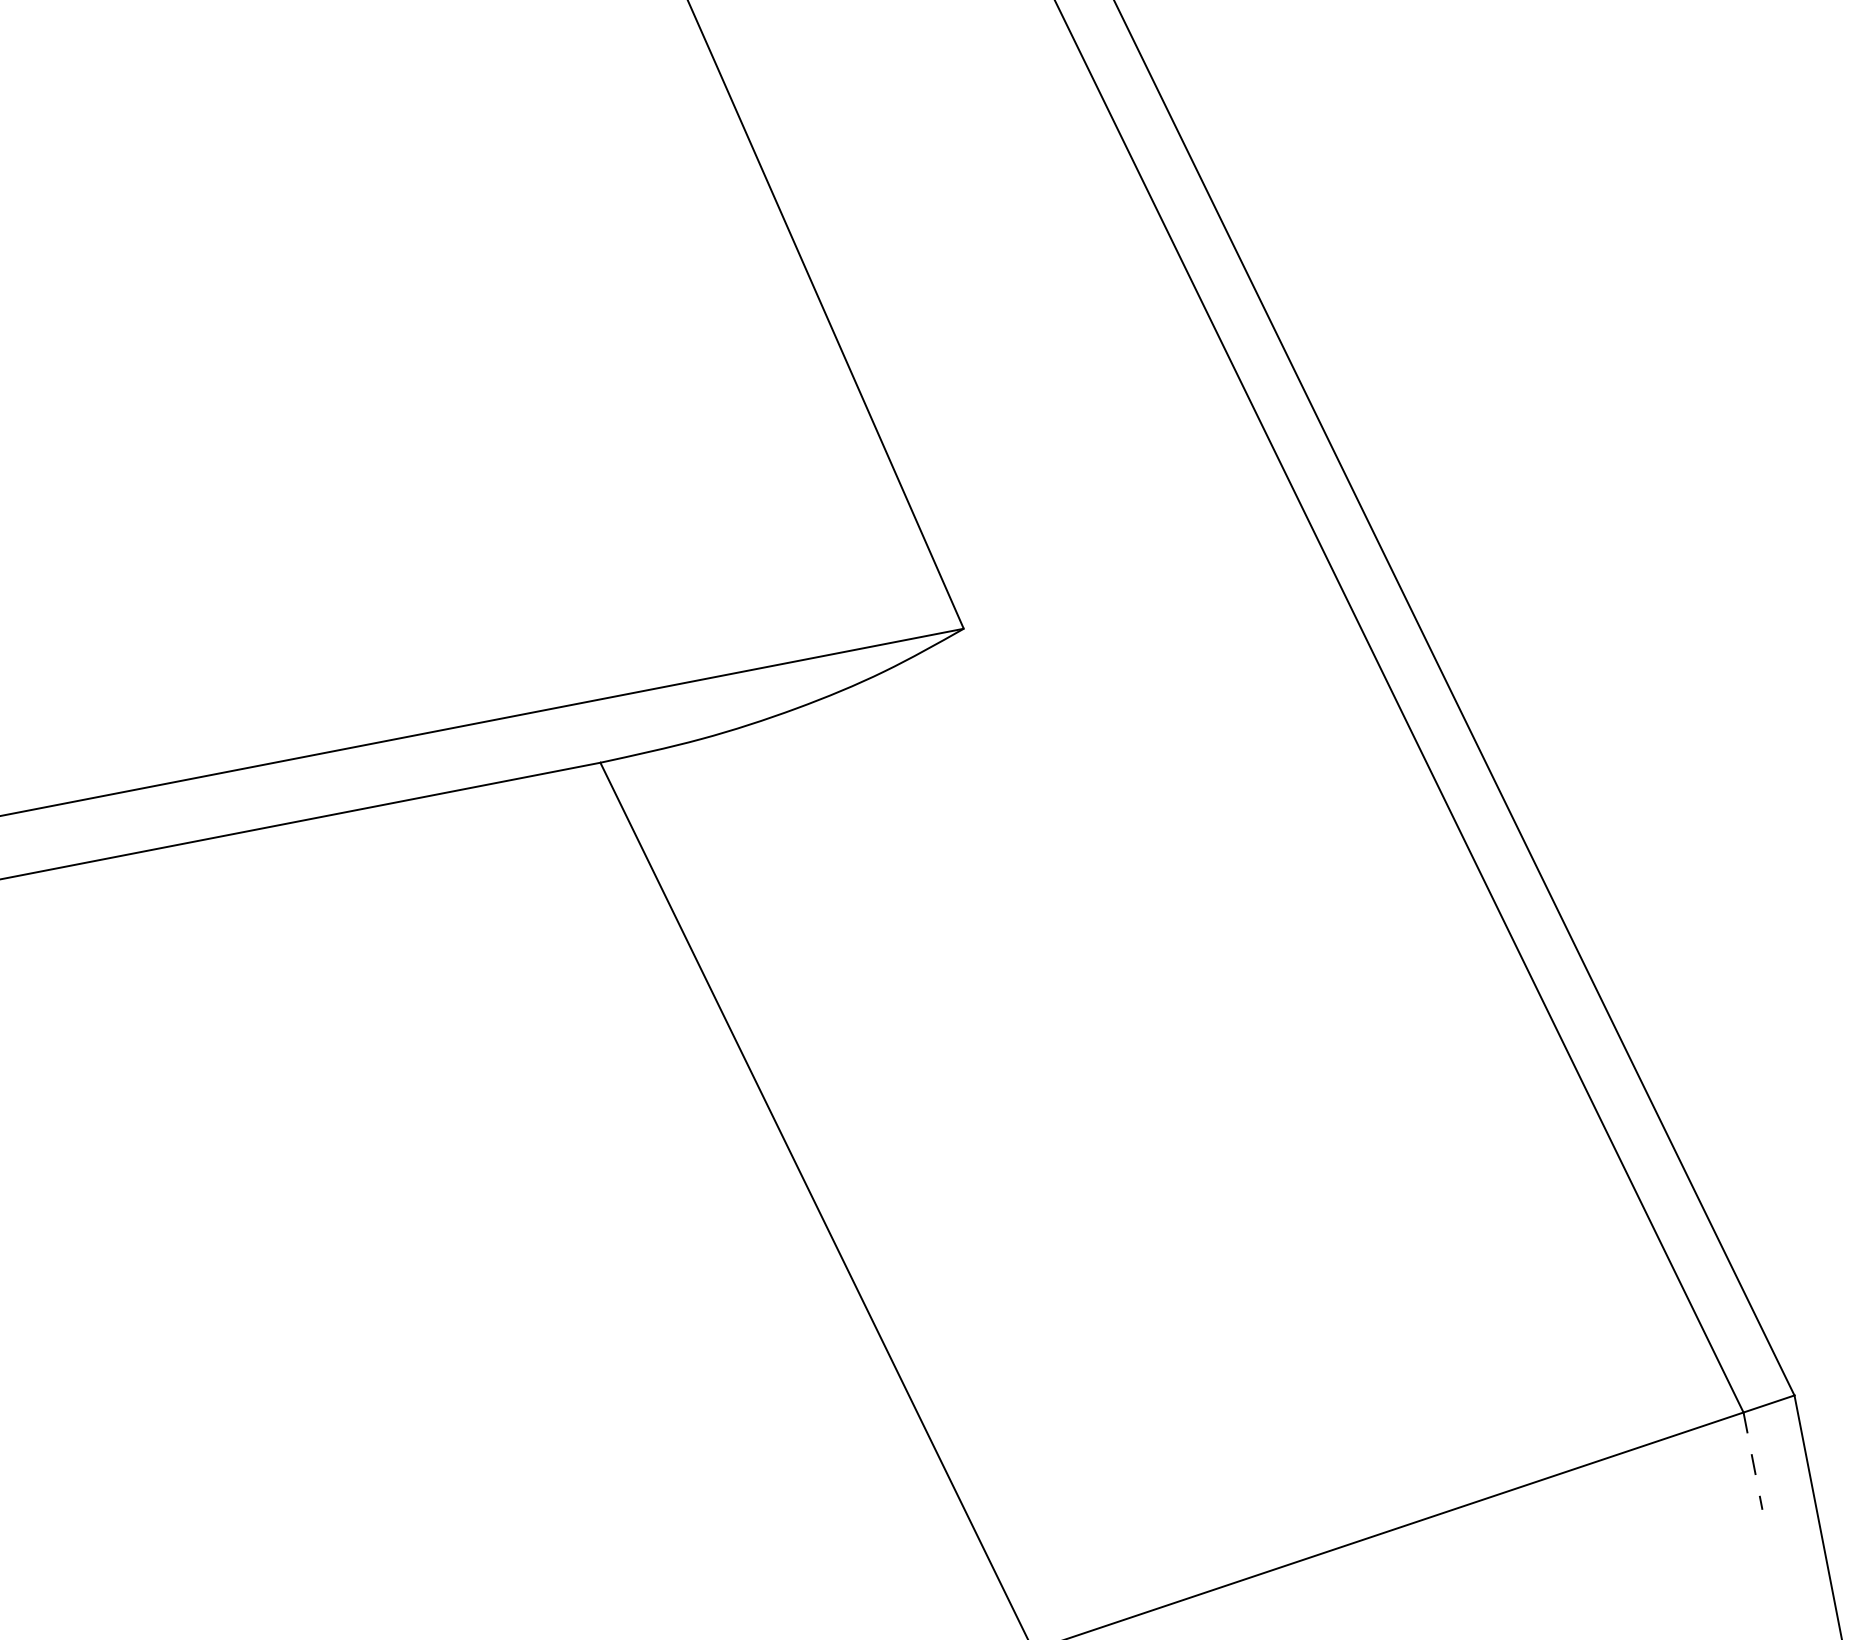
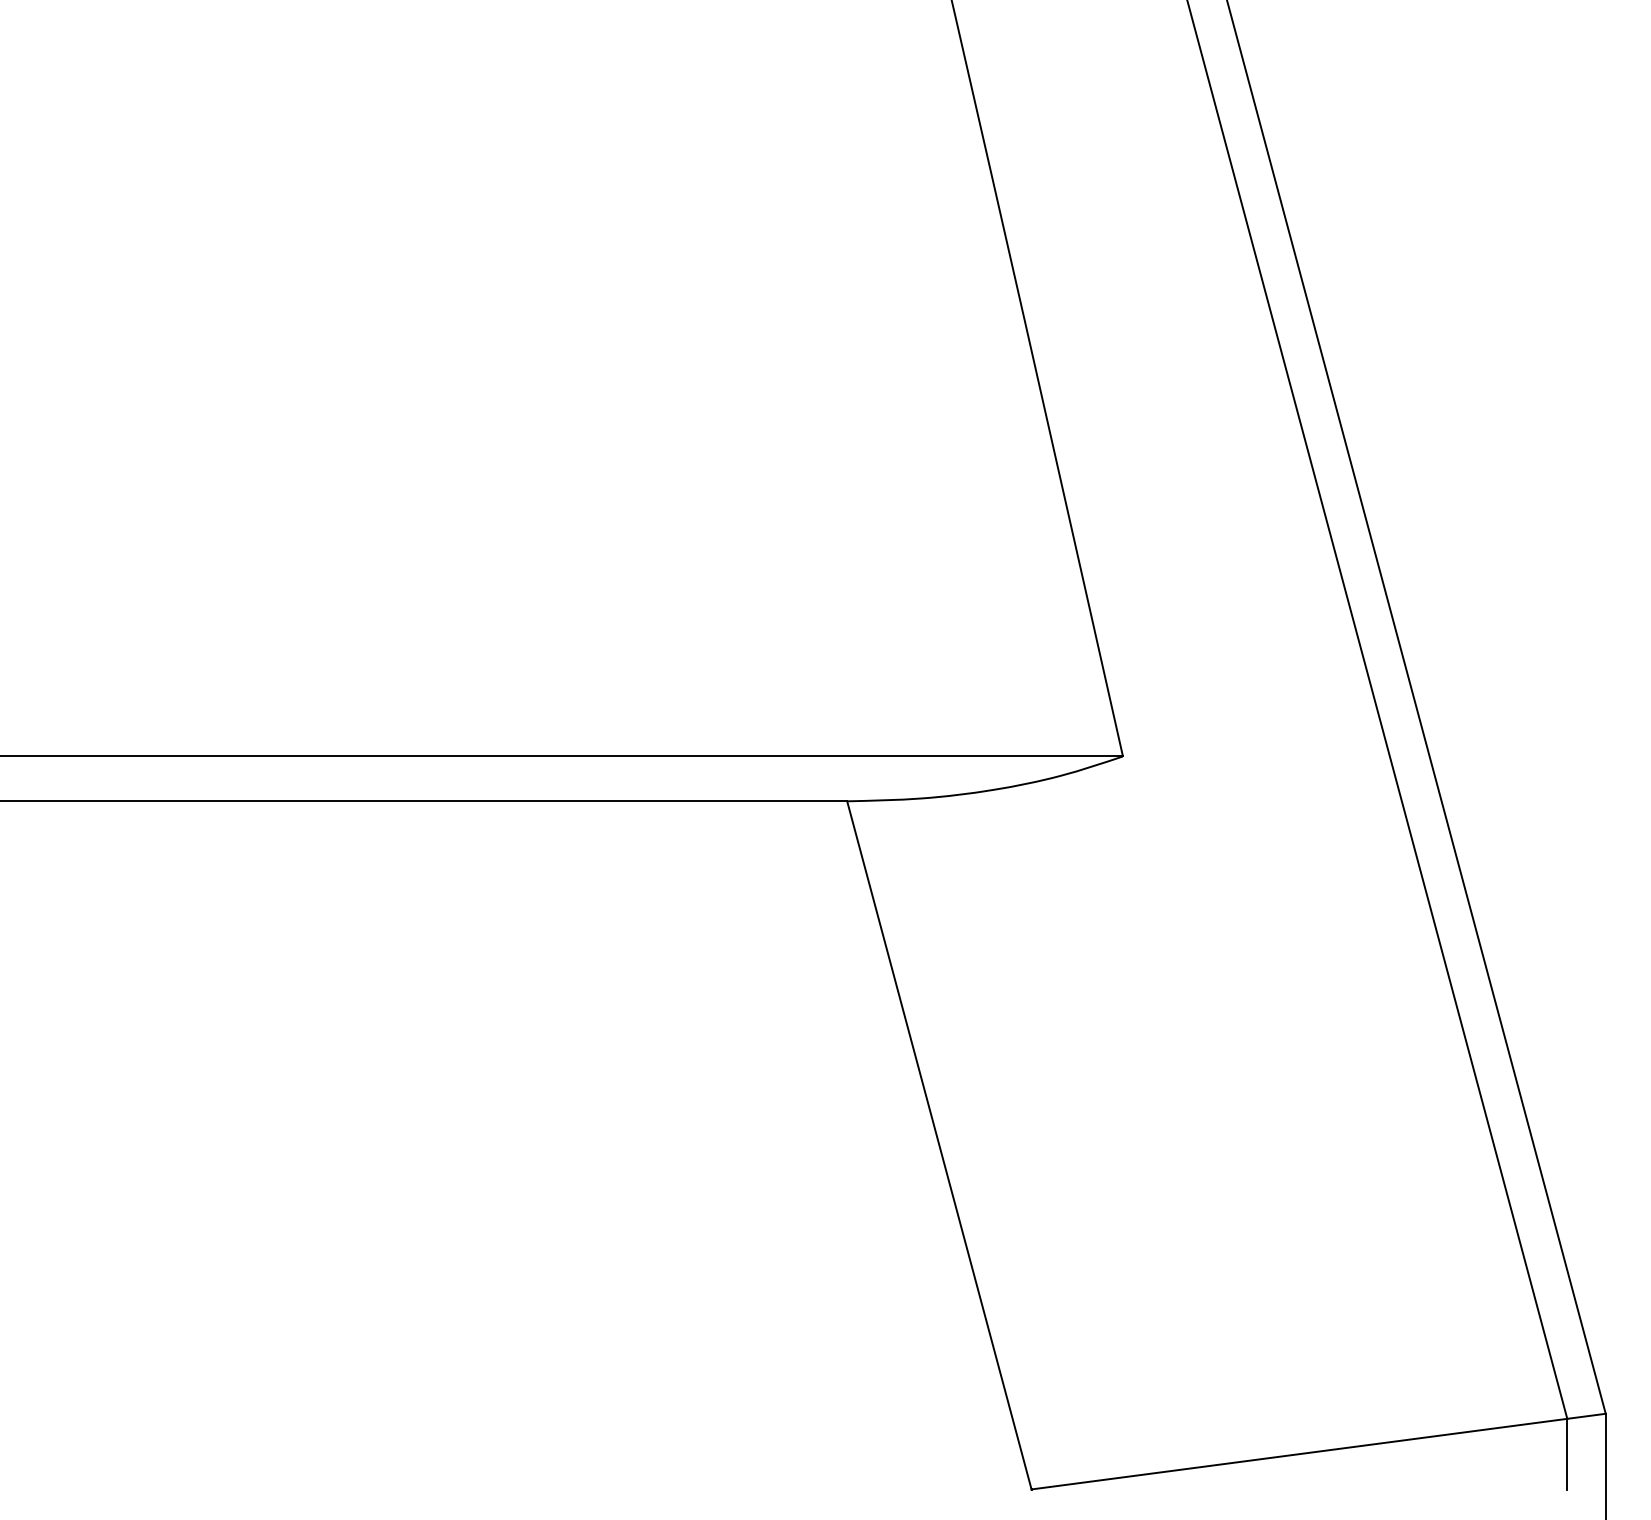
line: (1753, 1460) -> (1567, 1454), dashed -> solid

